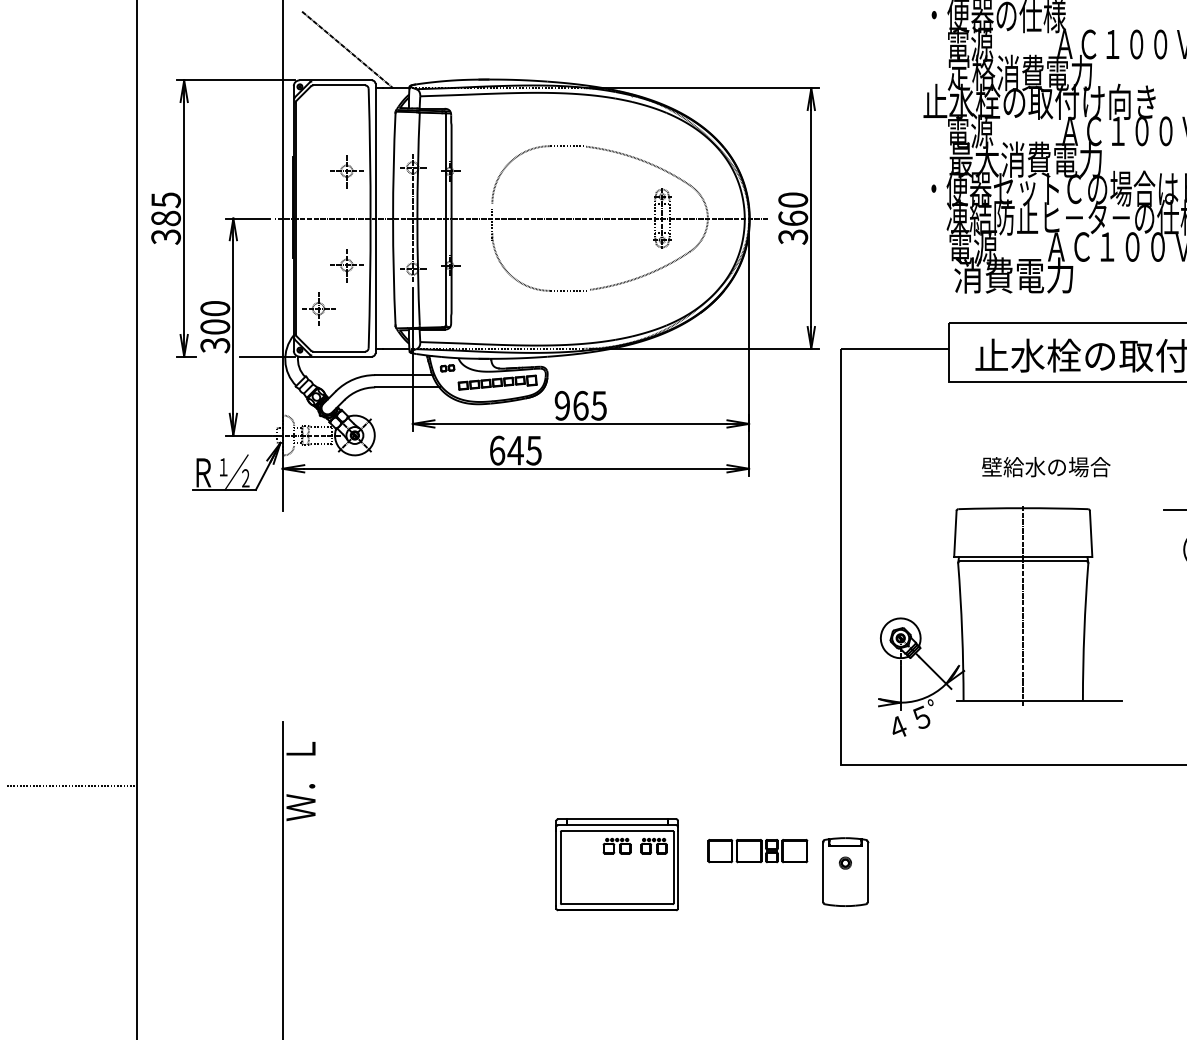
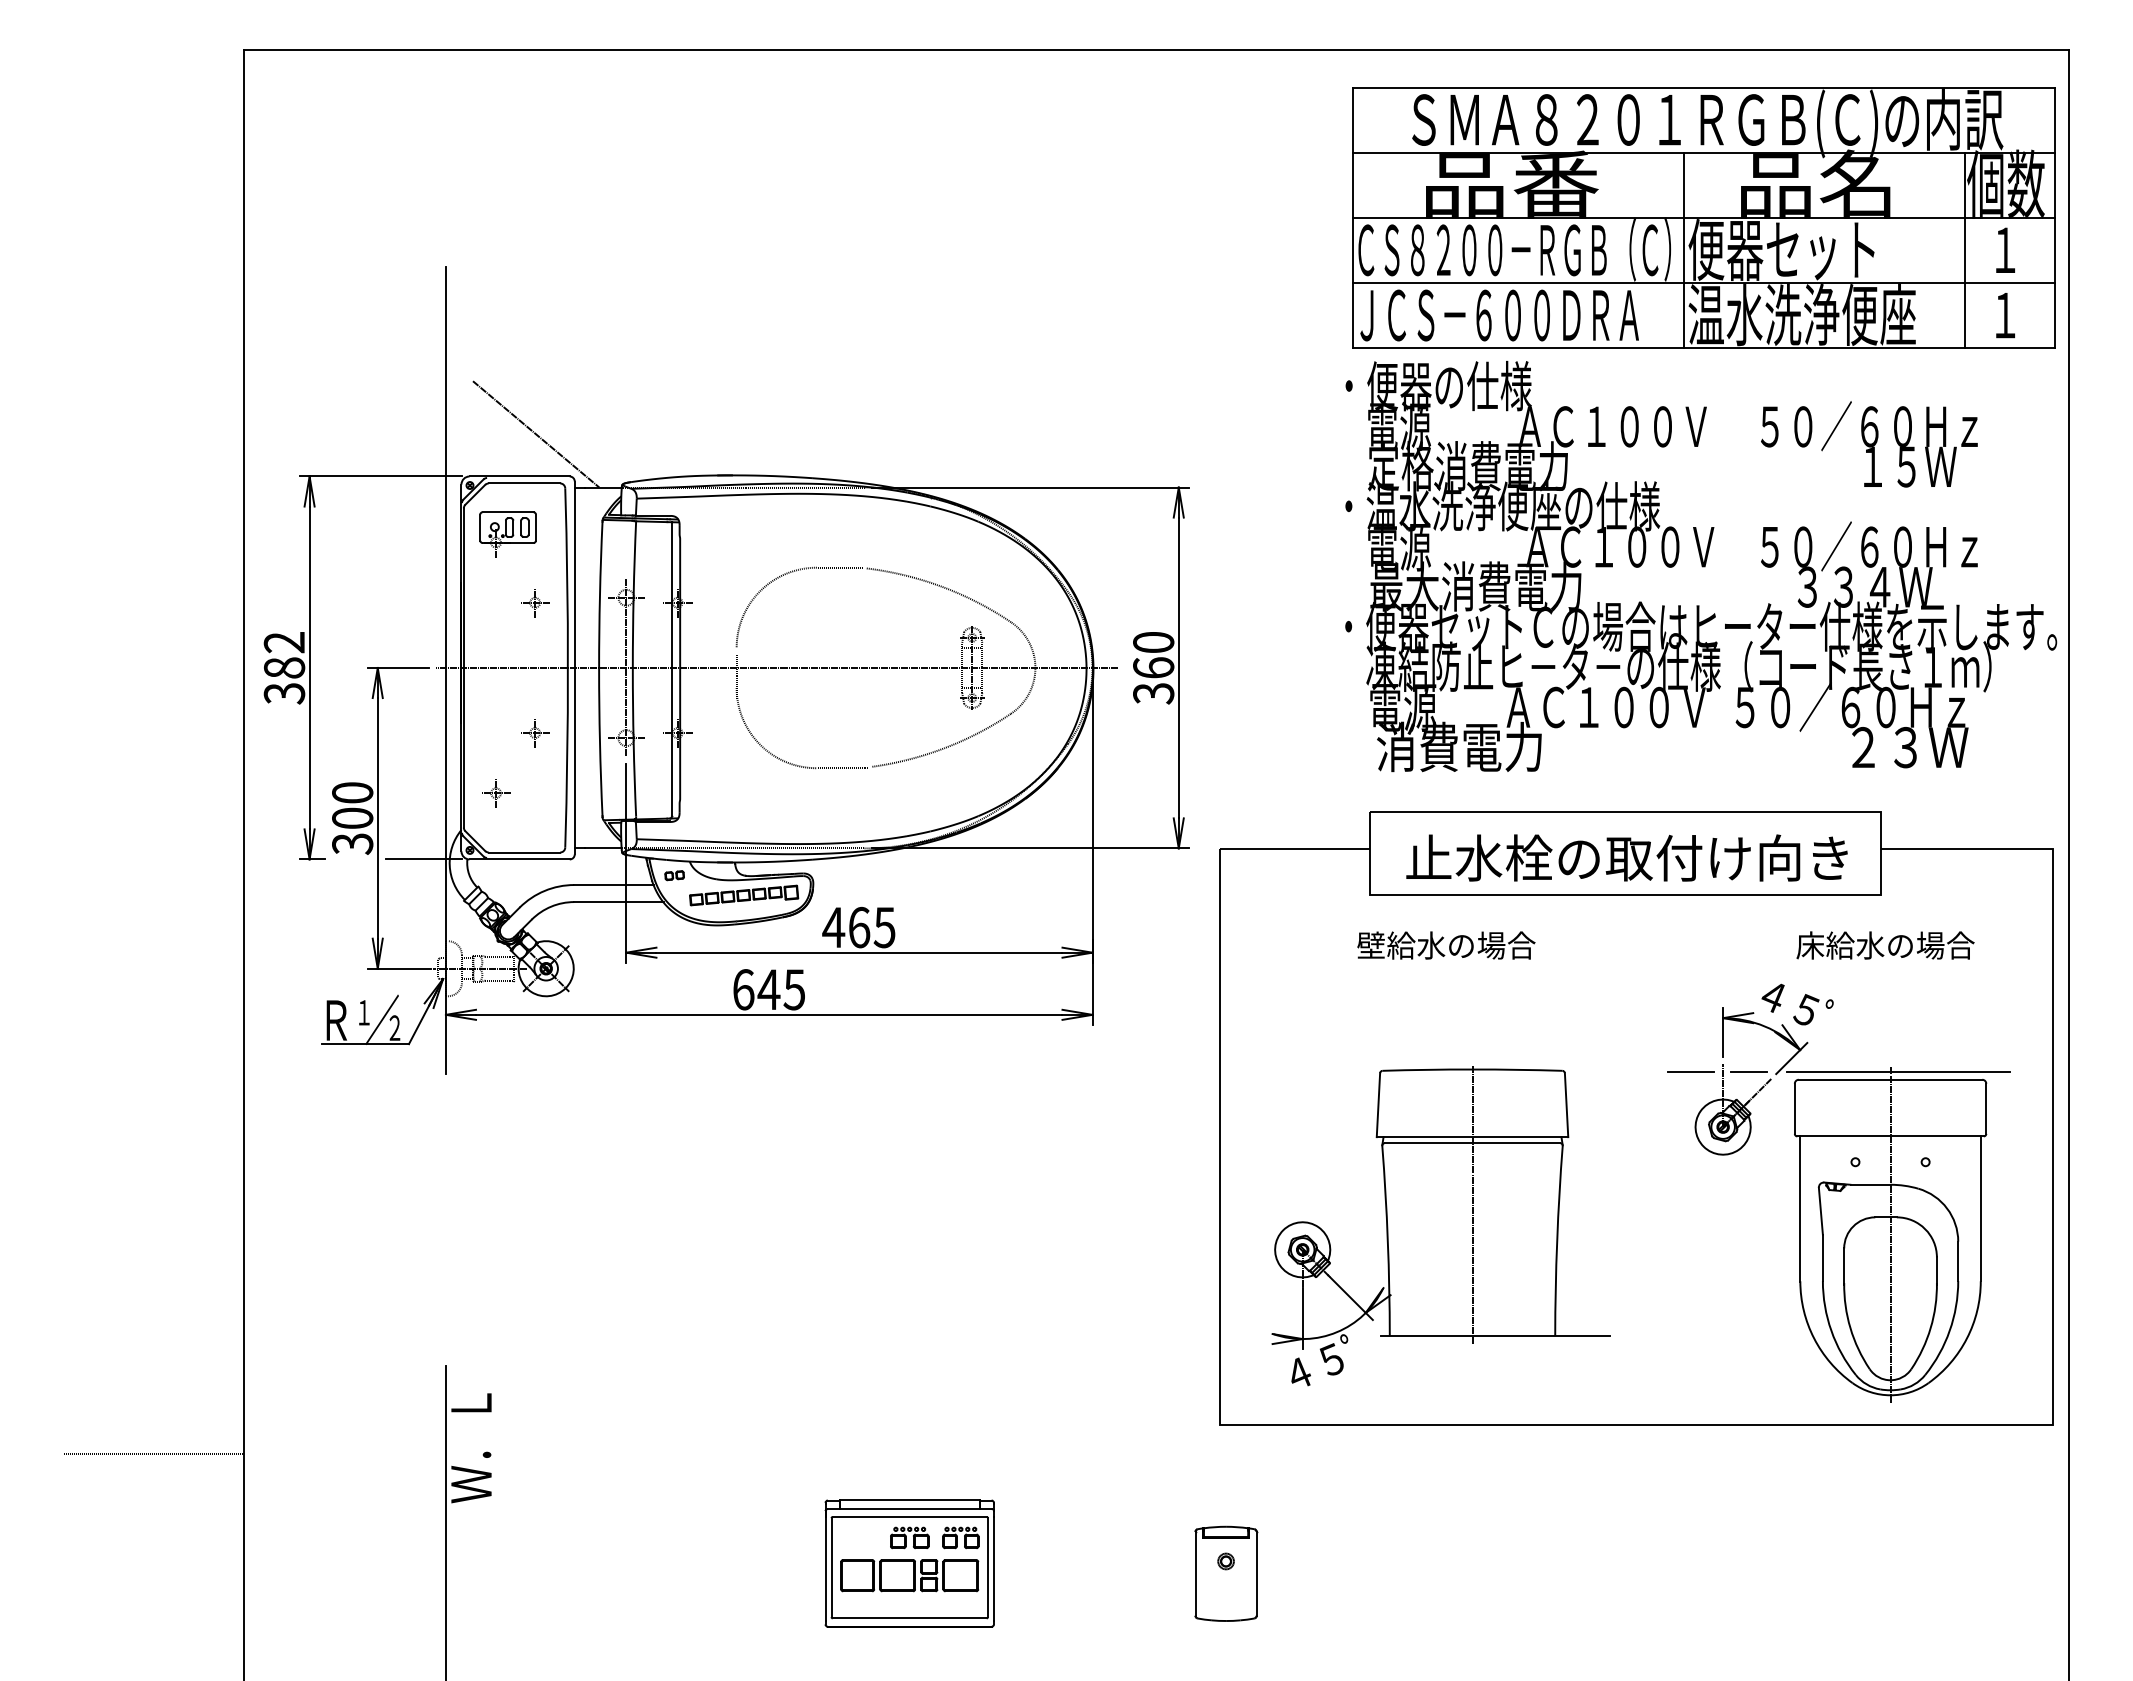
text: (1041, 102) -> (1497, 506), 止水栓の取付け向き -> ・温水洗浄便座の仕様
part: (326, 122) -> (507, 534), added
part: (347, 171) -> (535, 603), size x0.62
text: (166, 200) -> (284, 642), 385 -> 382
part: (347, 265) -> (535, 733), size x0.62
part: (319, 309) -> (496, 793), size x0.62
text: (562, 405) -> (833, 927), 965 -> 465
text: (1046, 467) -> (1446, 945), moved
part: (757, 850) -> (909, 1575), moved

